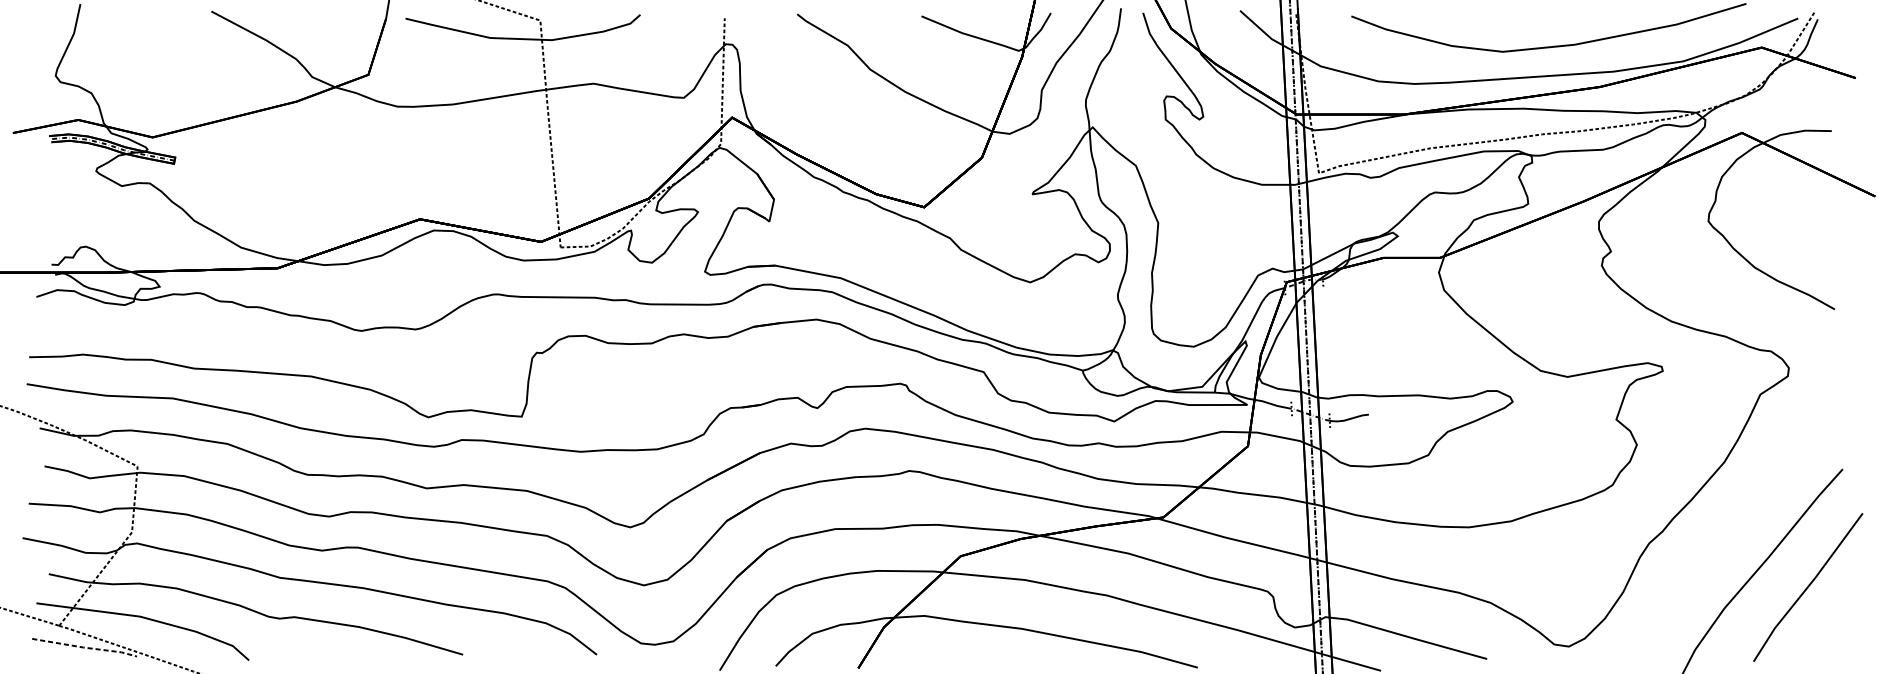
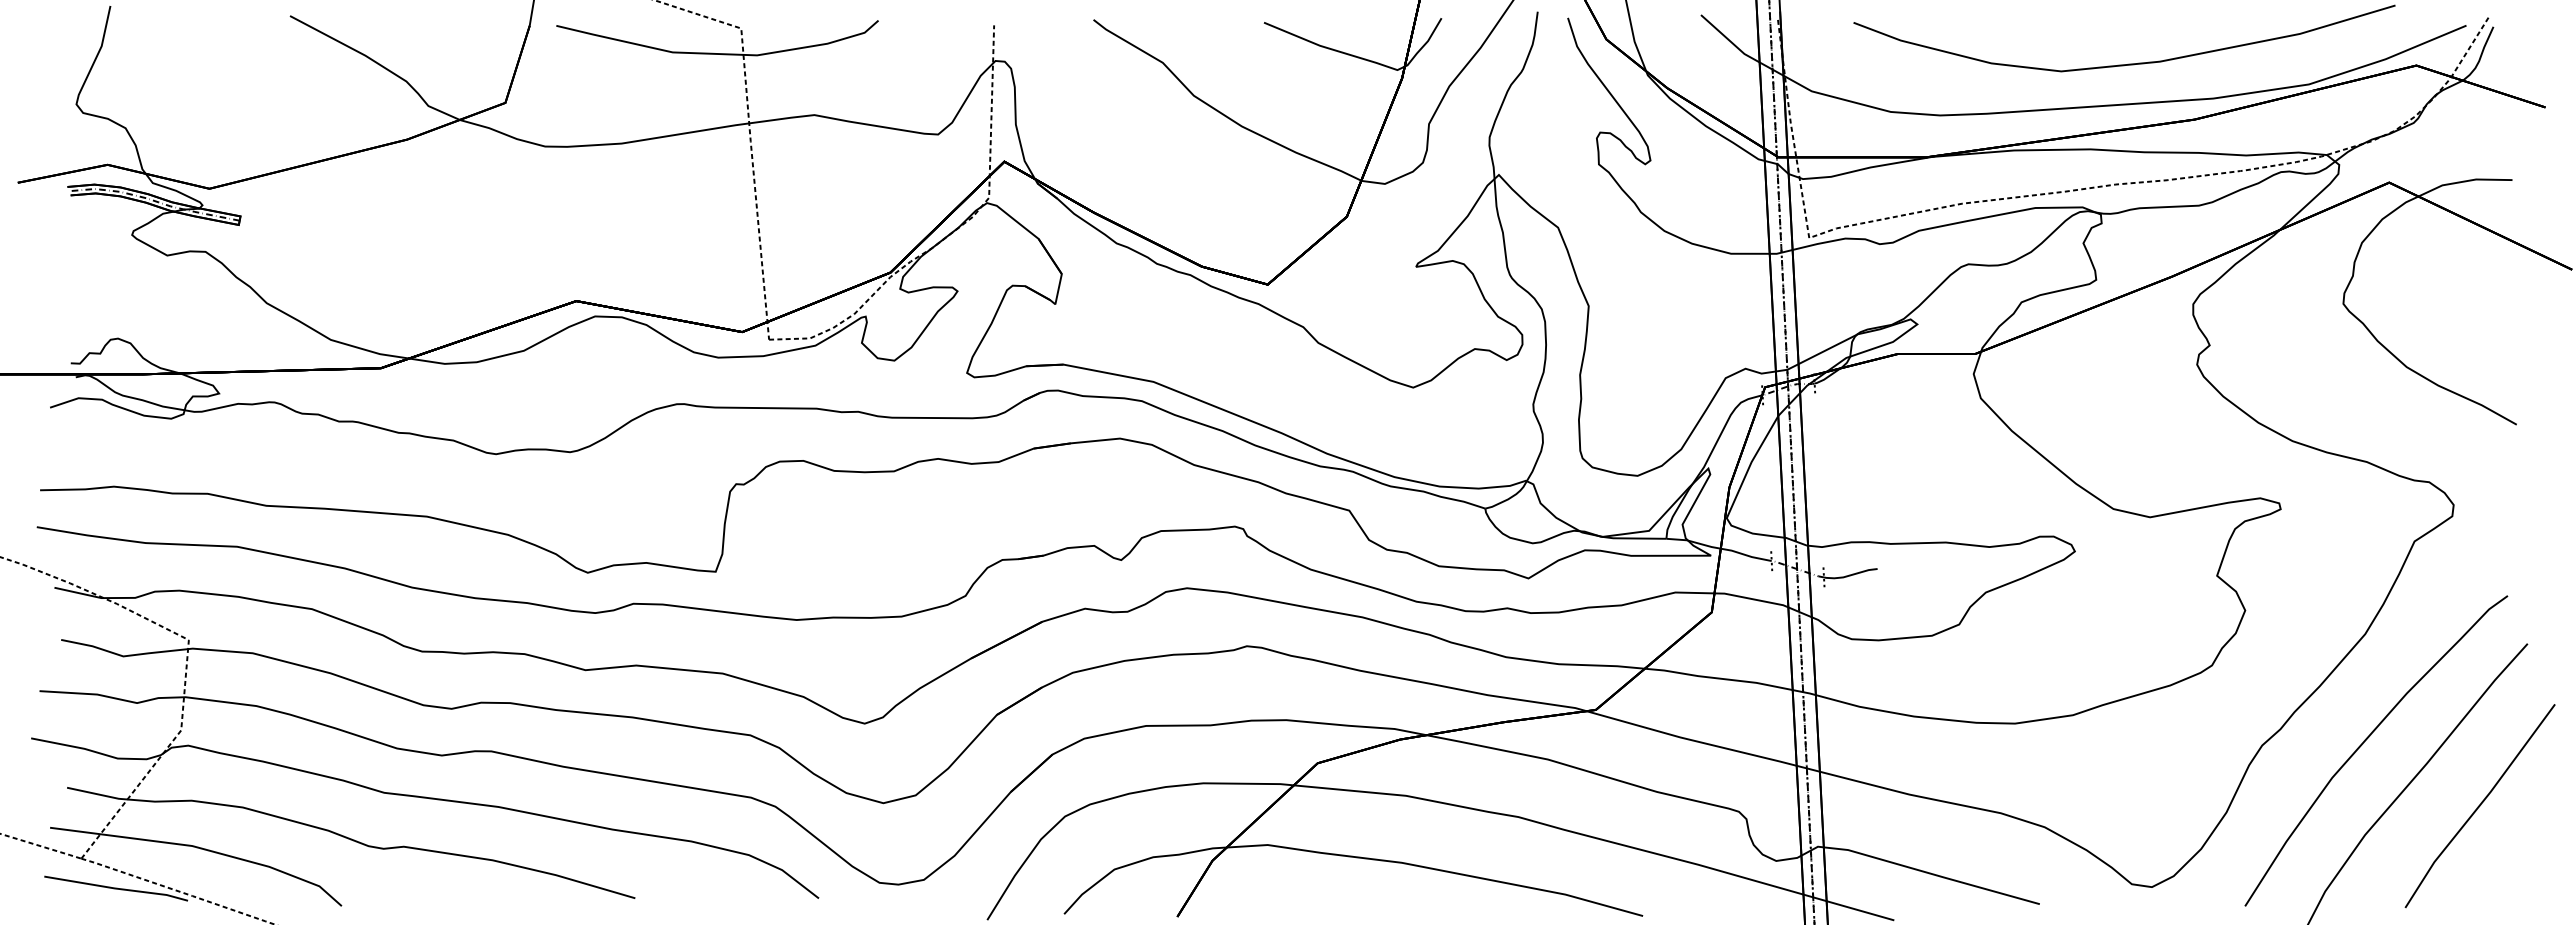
curve: (1725, 539) -> (2366, 740), added
line: (84, 647) -> (116, 888), dashed -> solid

